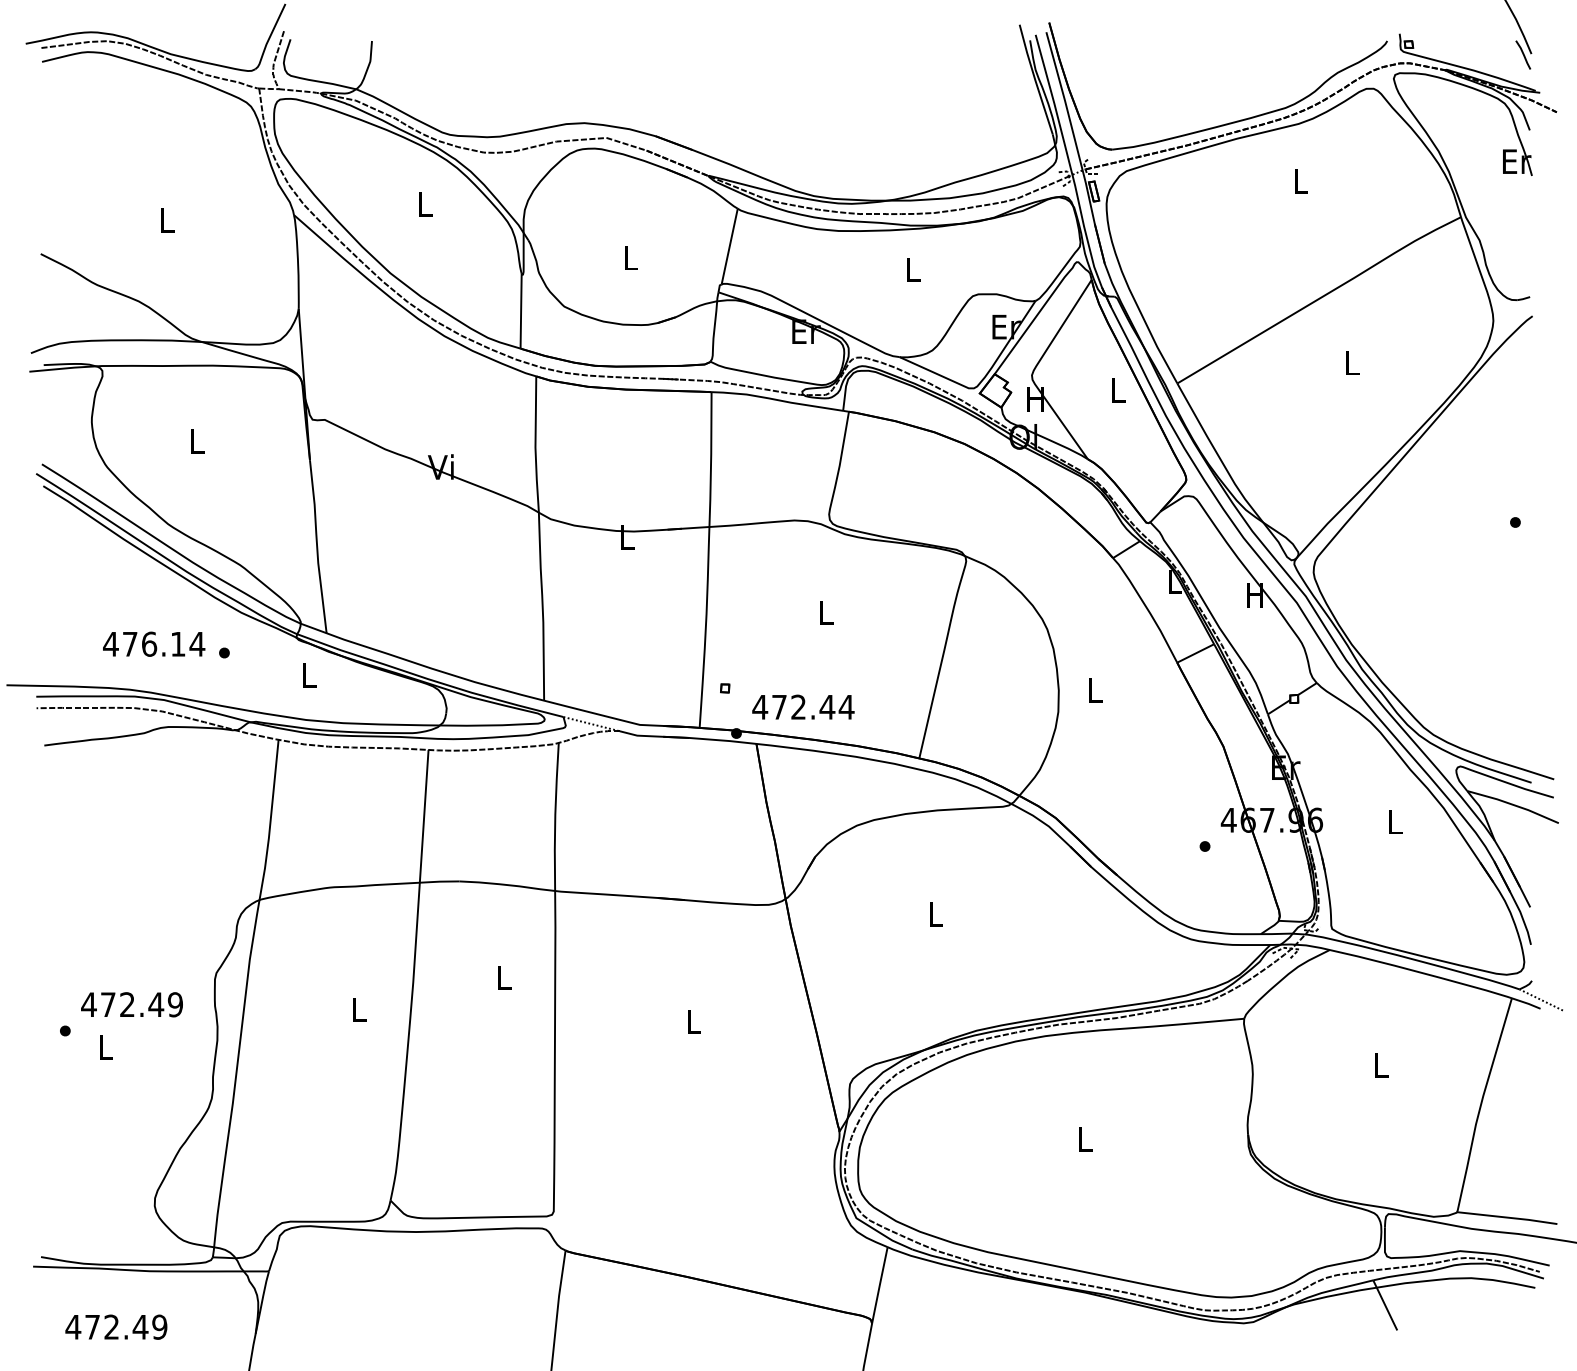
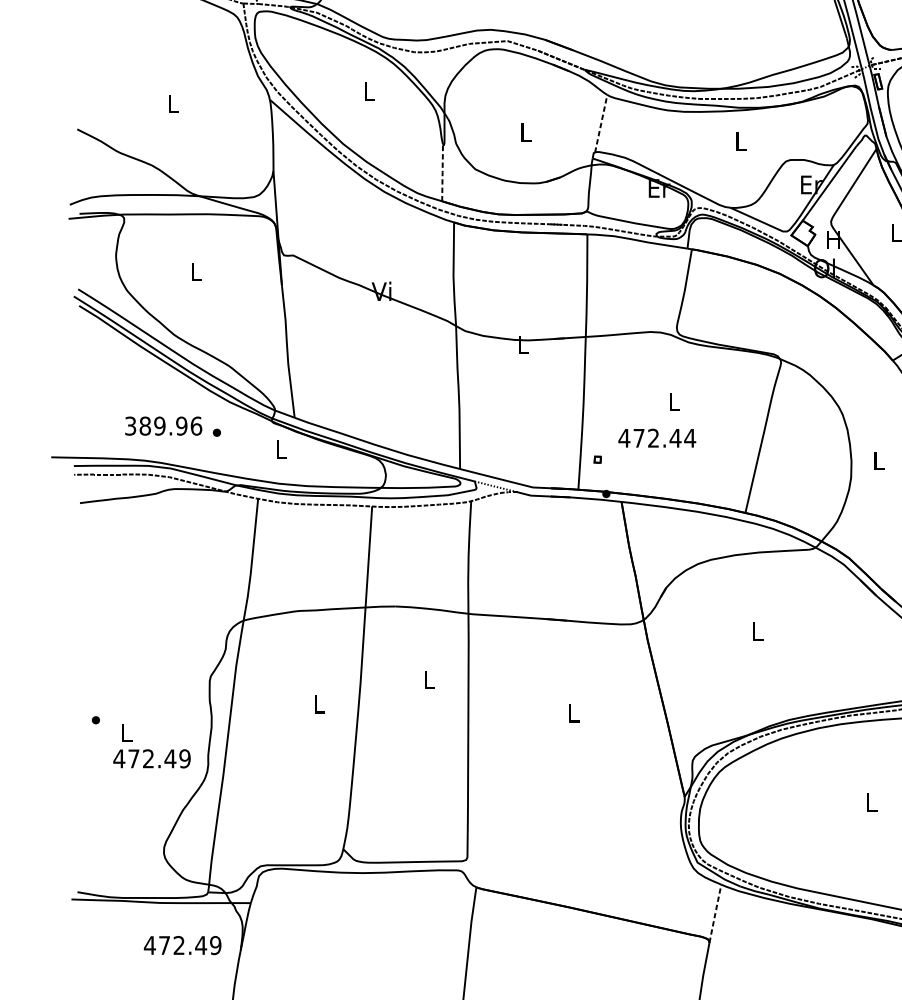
line: (729, 246) -> (601, 123), solid -> dashed
line: (521, 310) -> (442, 172), solid -> dashed
text: (154, 643) -> (163, 425), 476.14 -> 389.96
text: (803, 706) -> (657, 437), moved
text: (131, 1004) -> (151, 758), moved
line: (879, 1285) -> (715, 913), solid -> dashed
text: (116, 1326) -> (182, 944), moved

